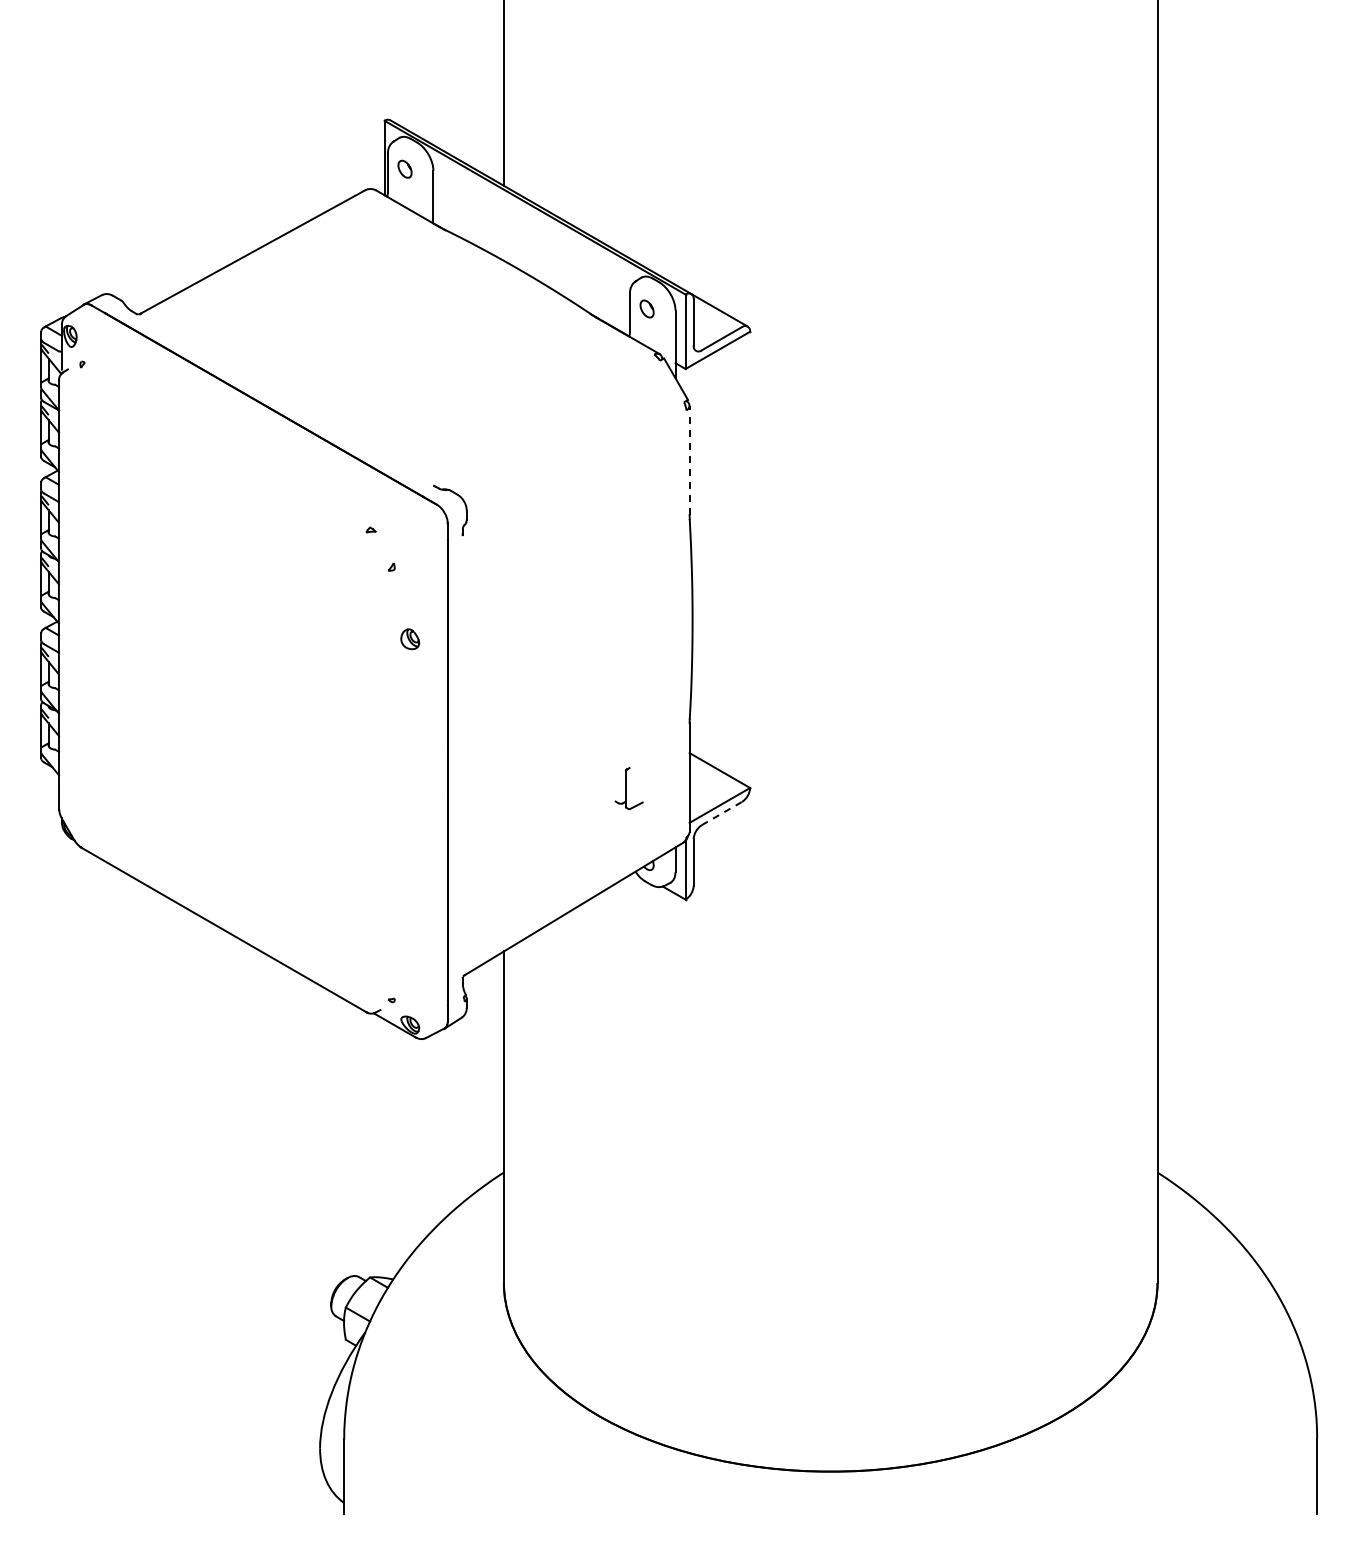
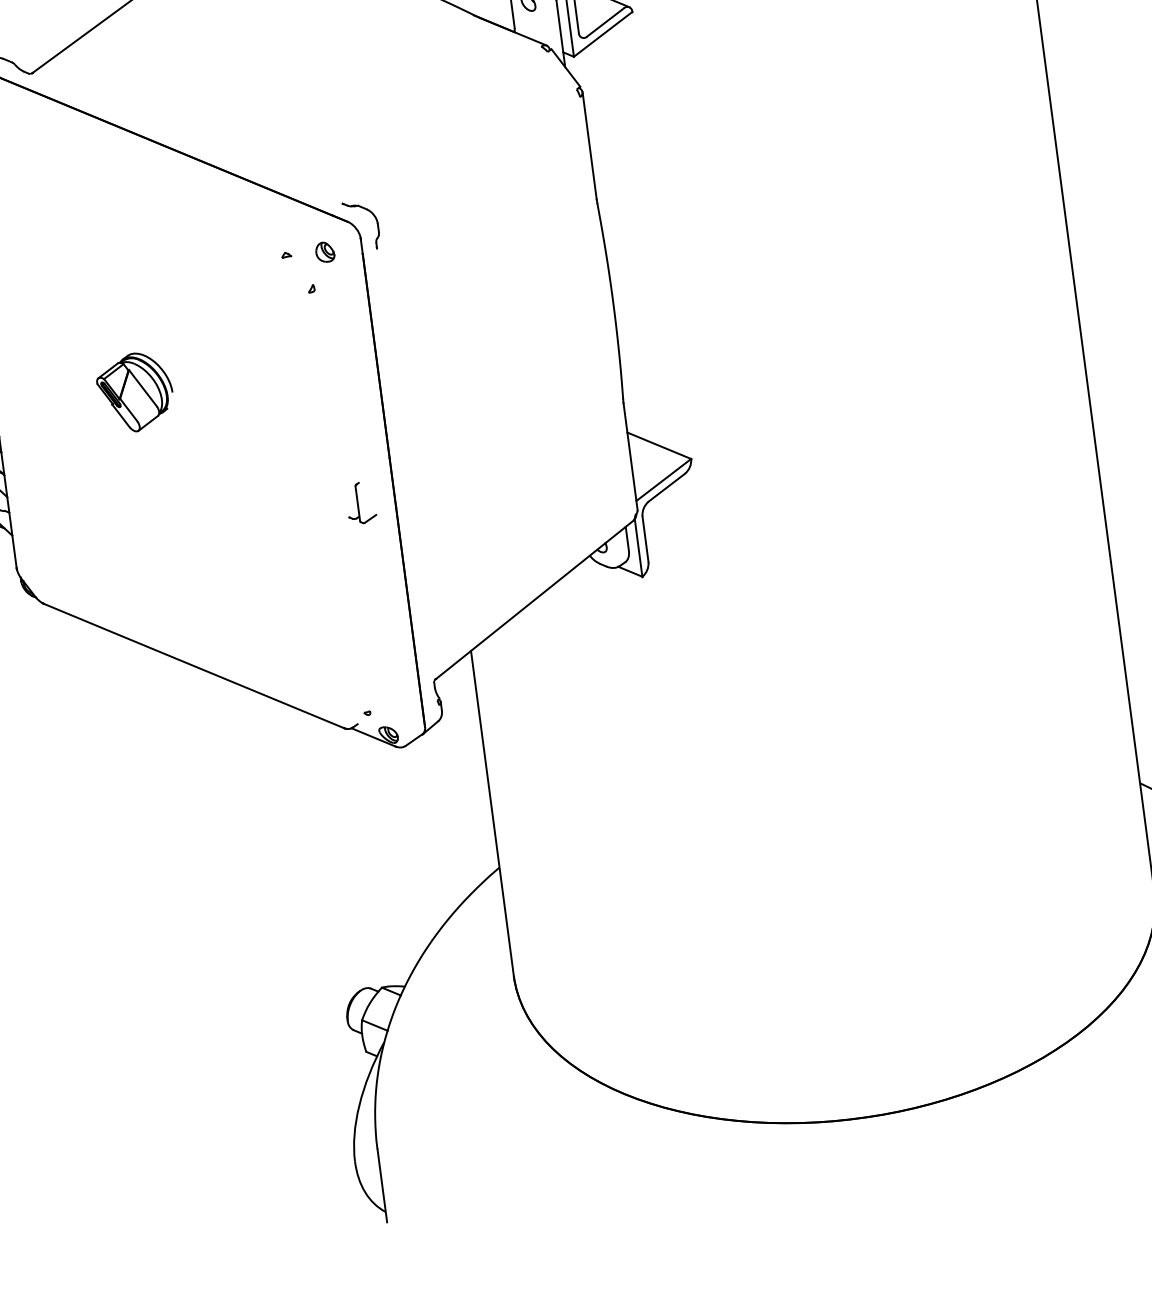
line: (689, 460) -> (589, 145), dashed -> solid
part: (410, 639) -> (325, 252), moved
part: (201, 647) -> (135, 392), added
part: (628, 788) -> (360, 503), moved
line: (722, 813) -> (667, 487), dashed -> solid

